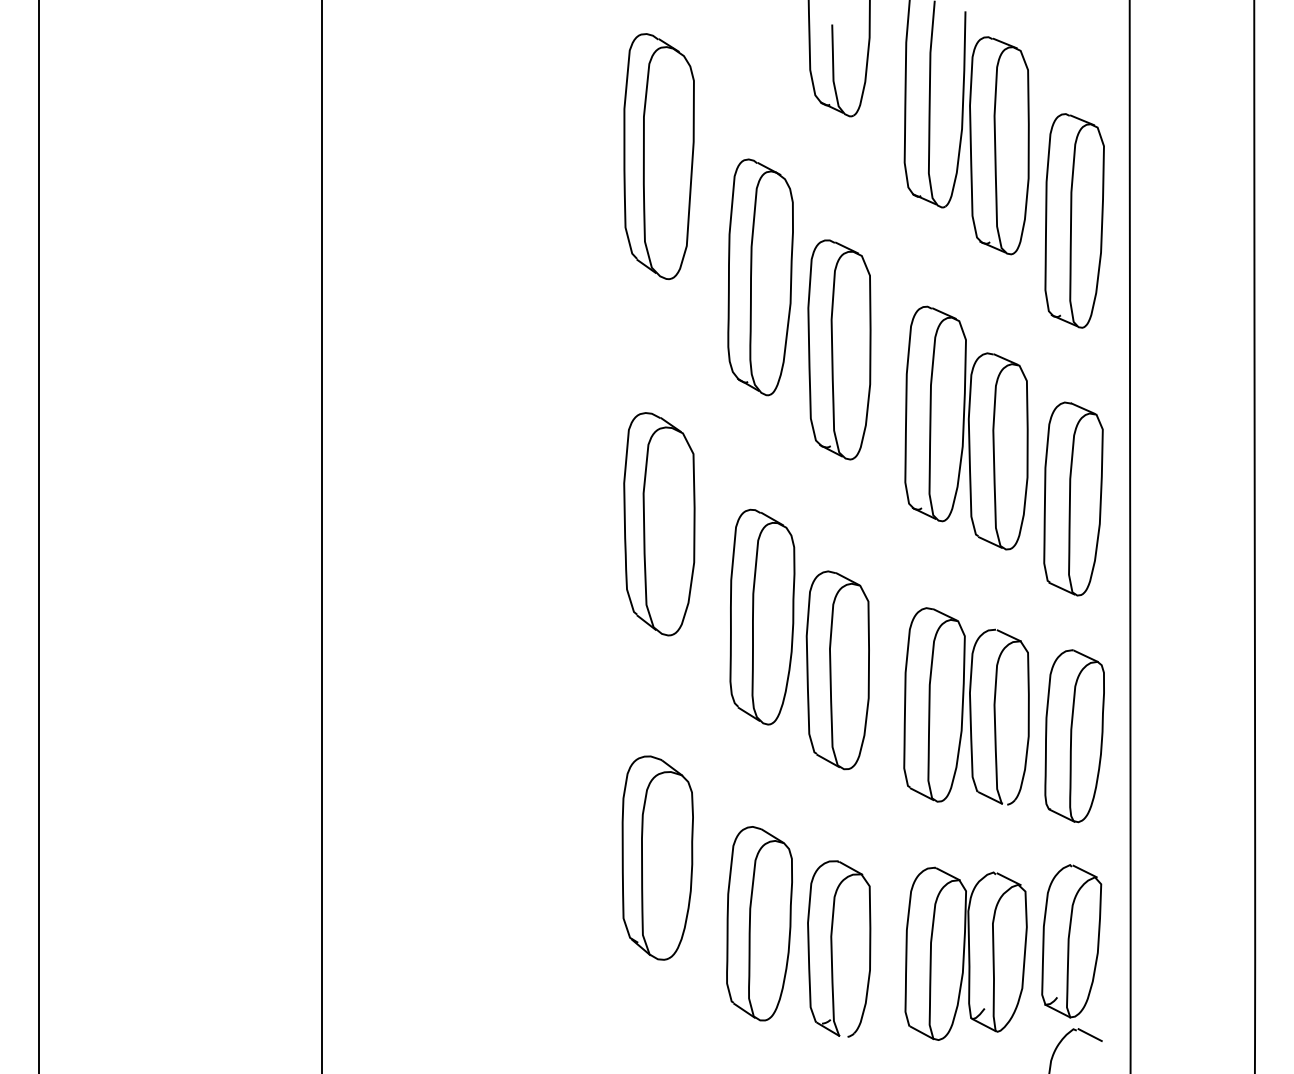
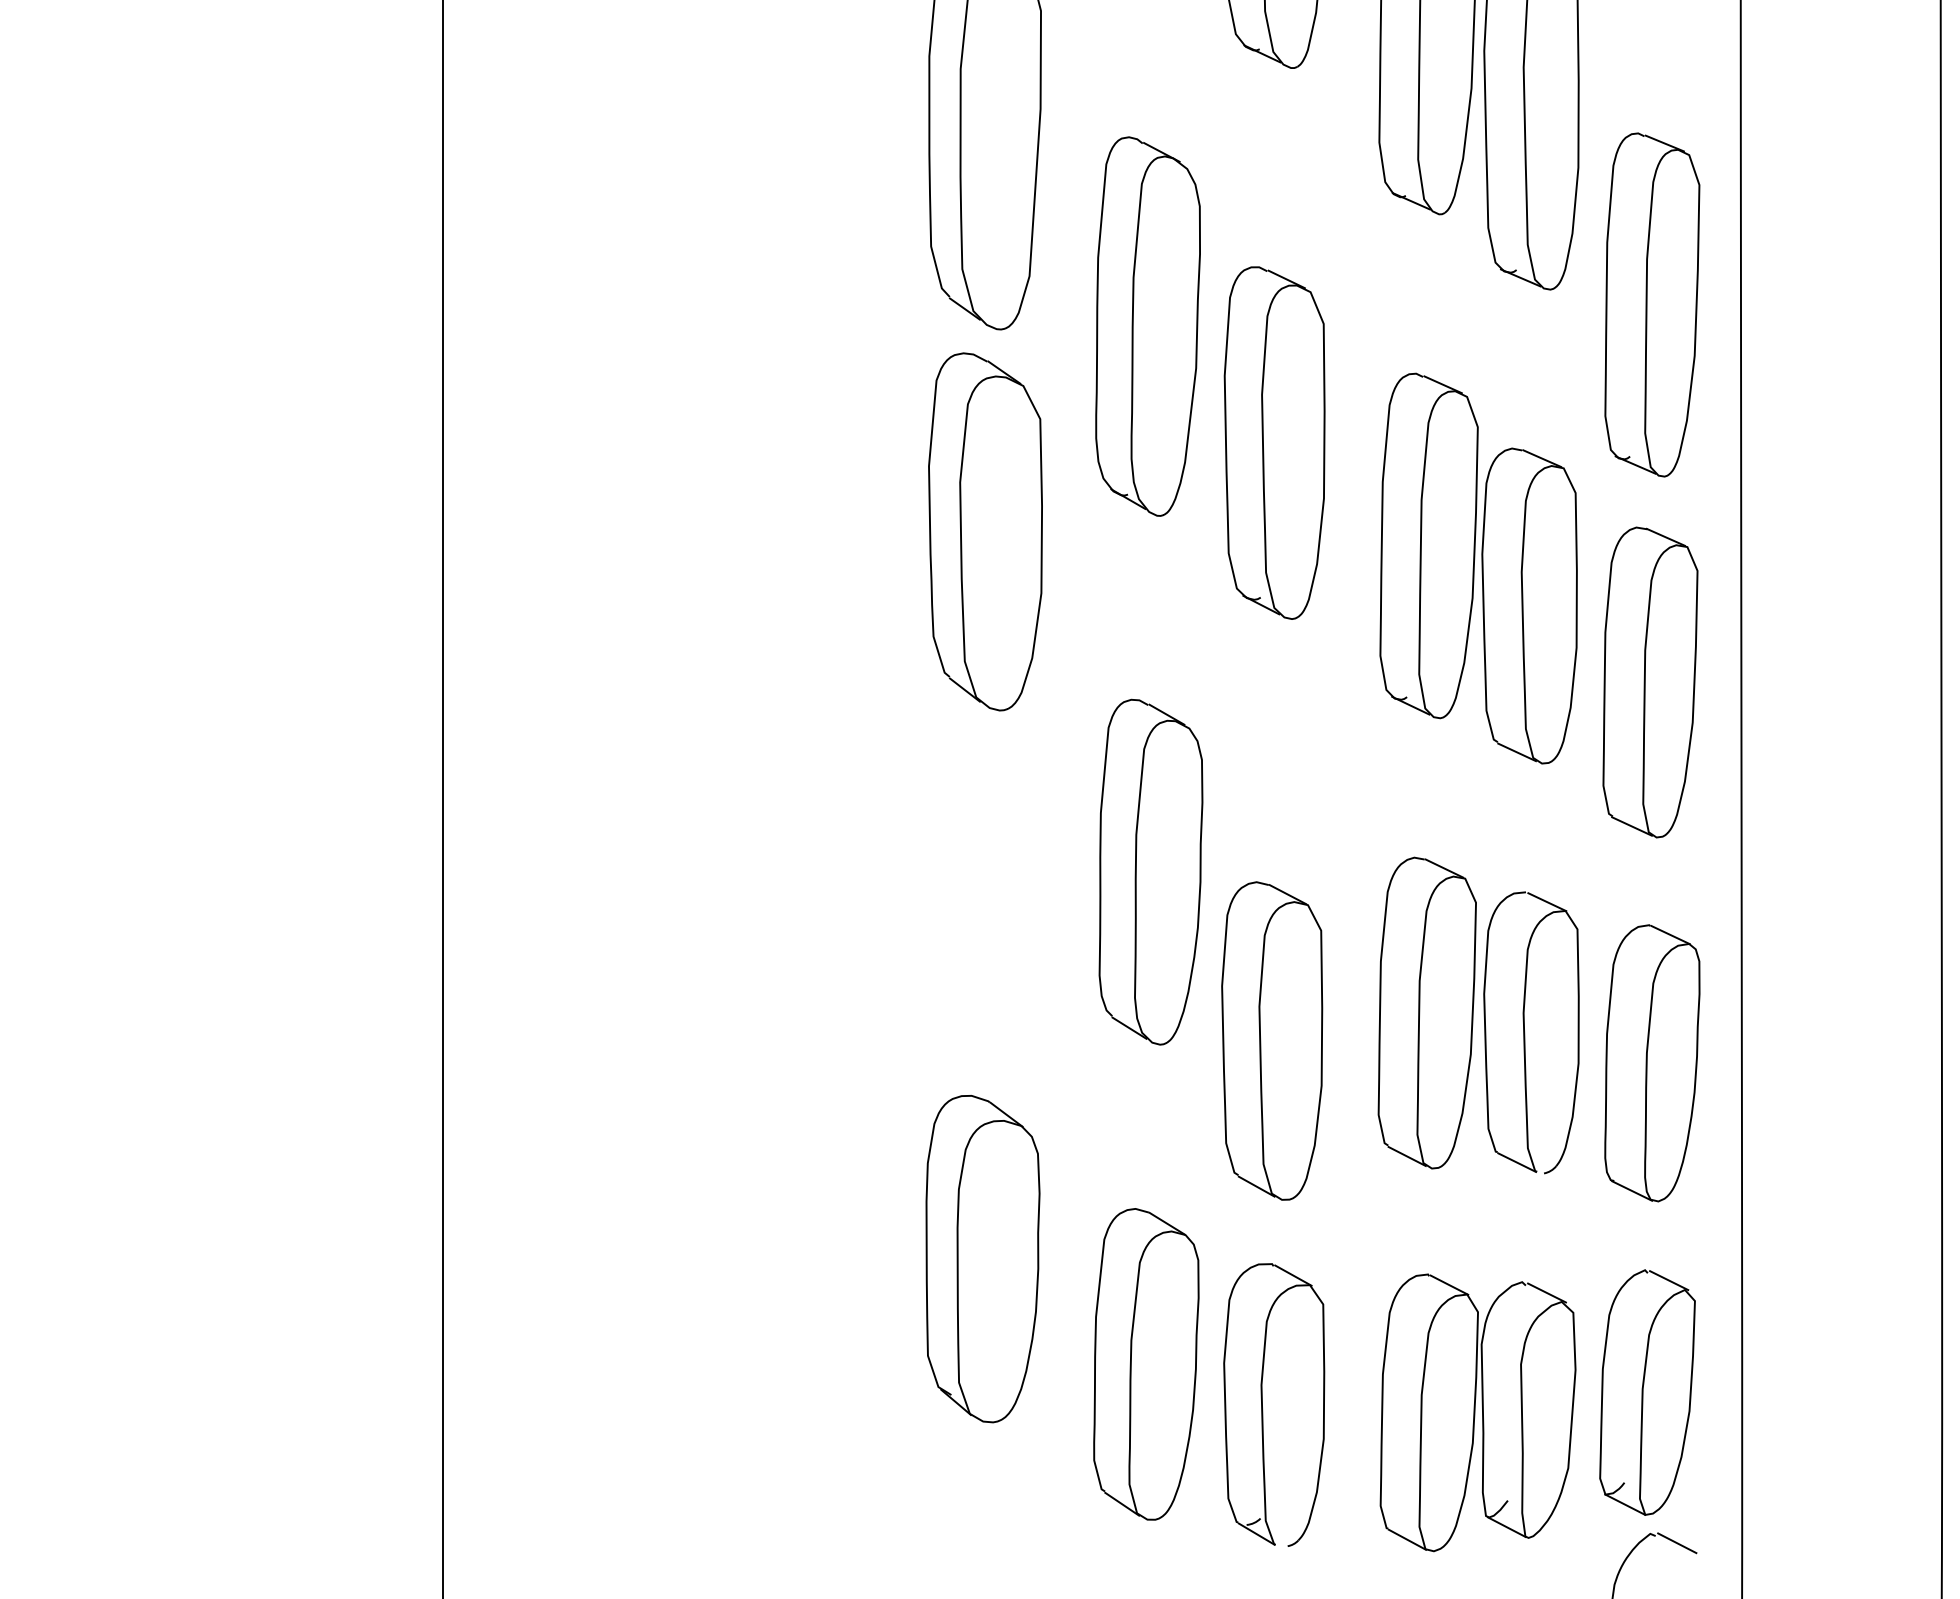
part: (1074, 220) -> (1652, 304), moved
part: (659, 524) -> (985, 532), moved
part: (837, 670) -> (1271, 1041), moved

